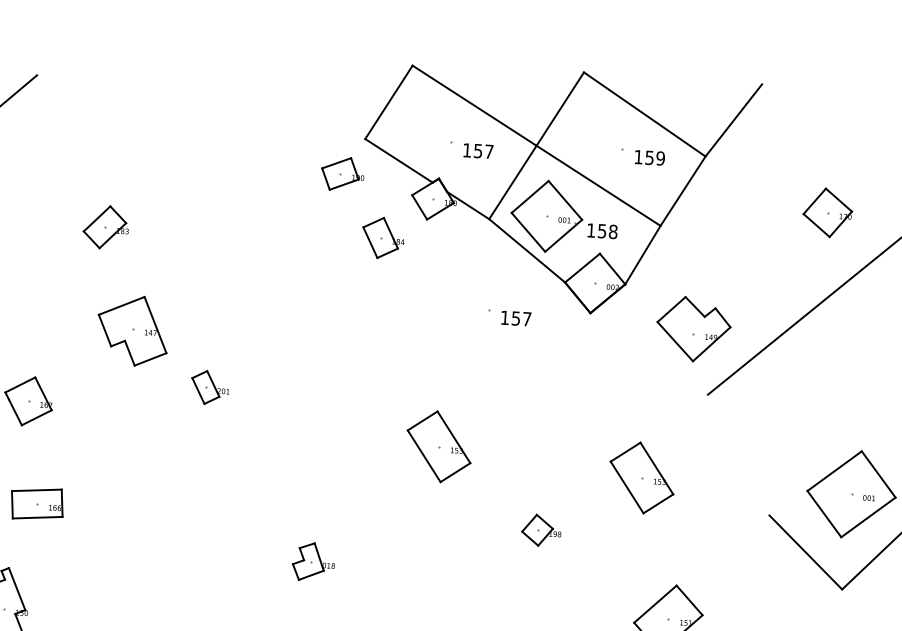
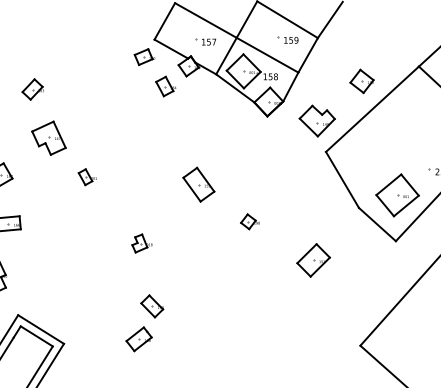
part: (826, 212) -> (361, 81), moved
part: (508, 316) -> (228, 120), removed
part: (207, 388) -> (86, 177), moved
line: (738, 454) -> (342, 179), added
part: (641, 477) -> (296, 193), removed

